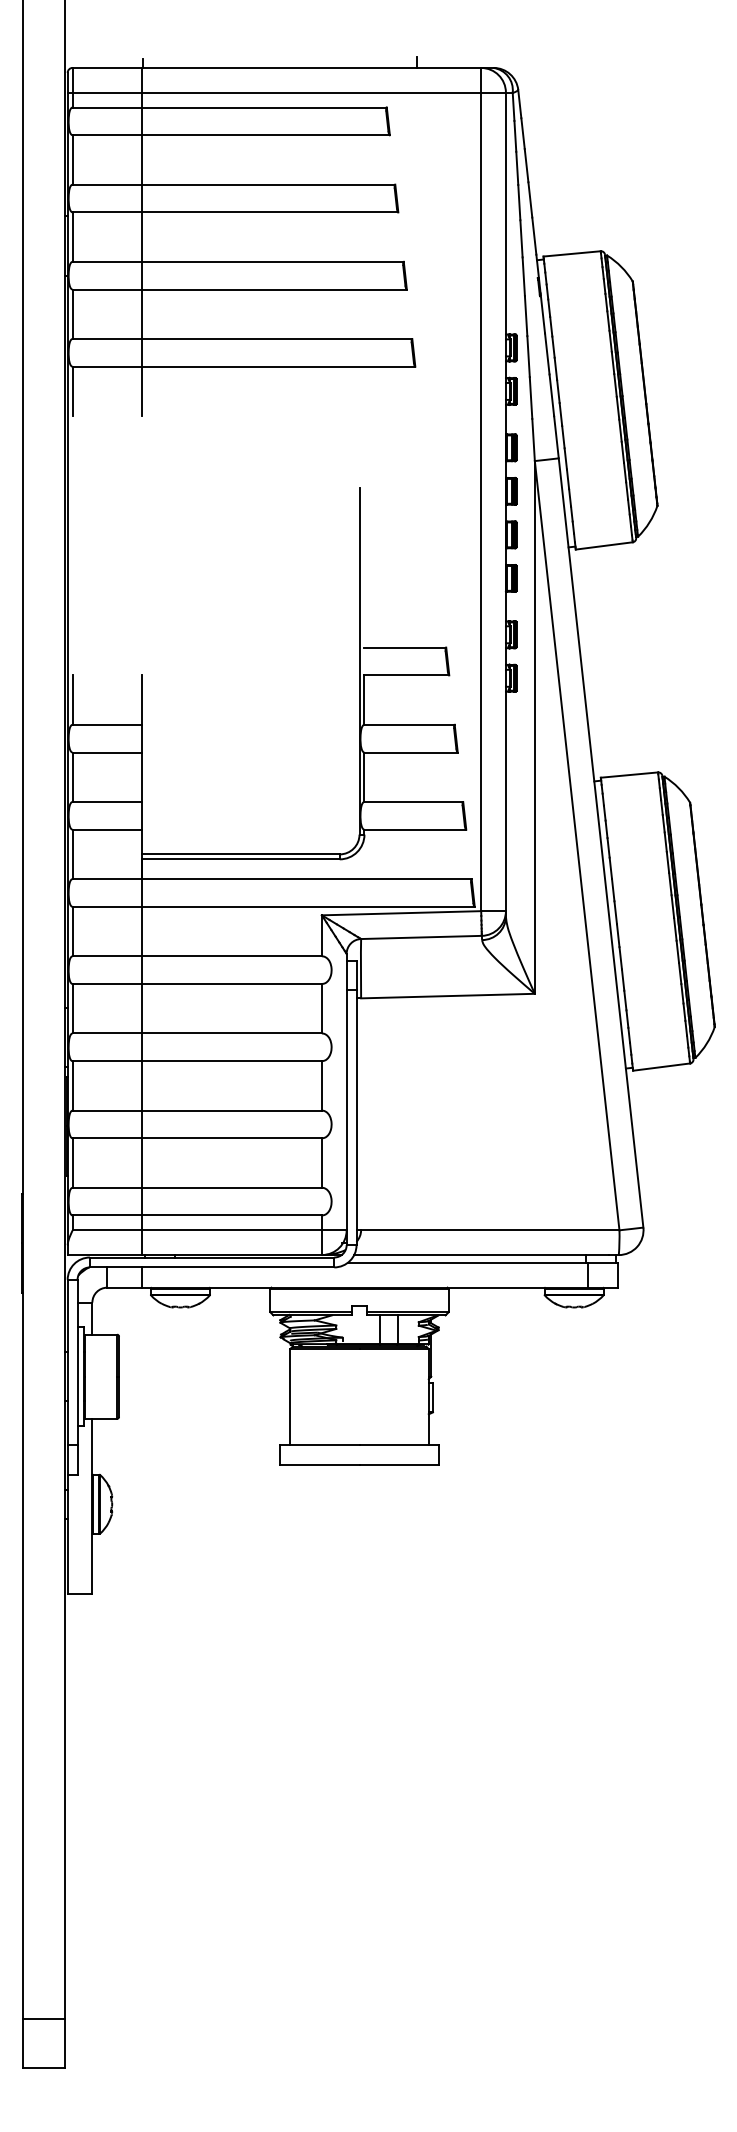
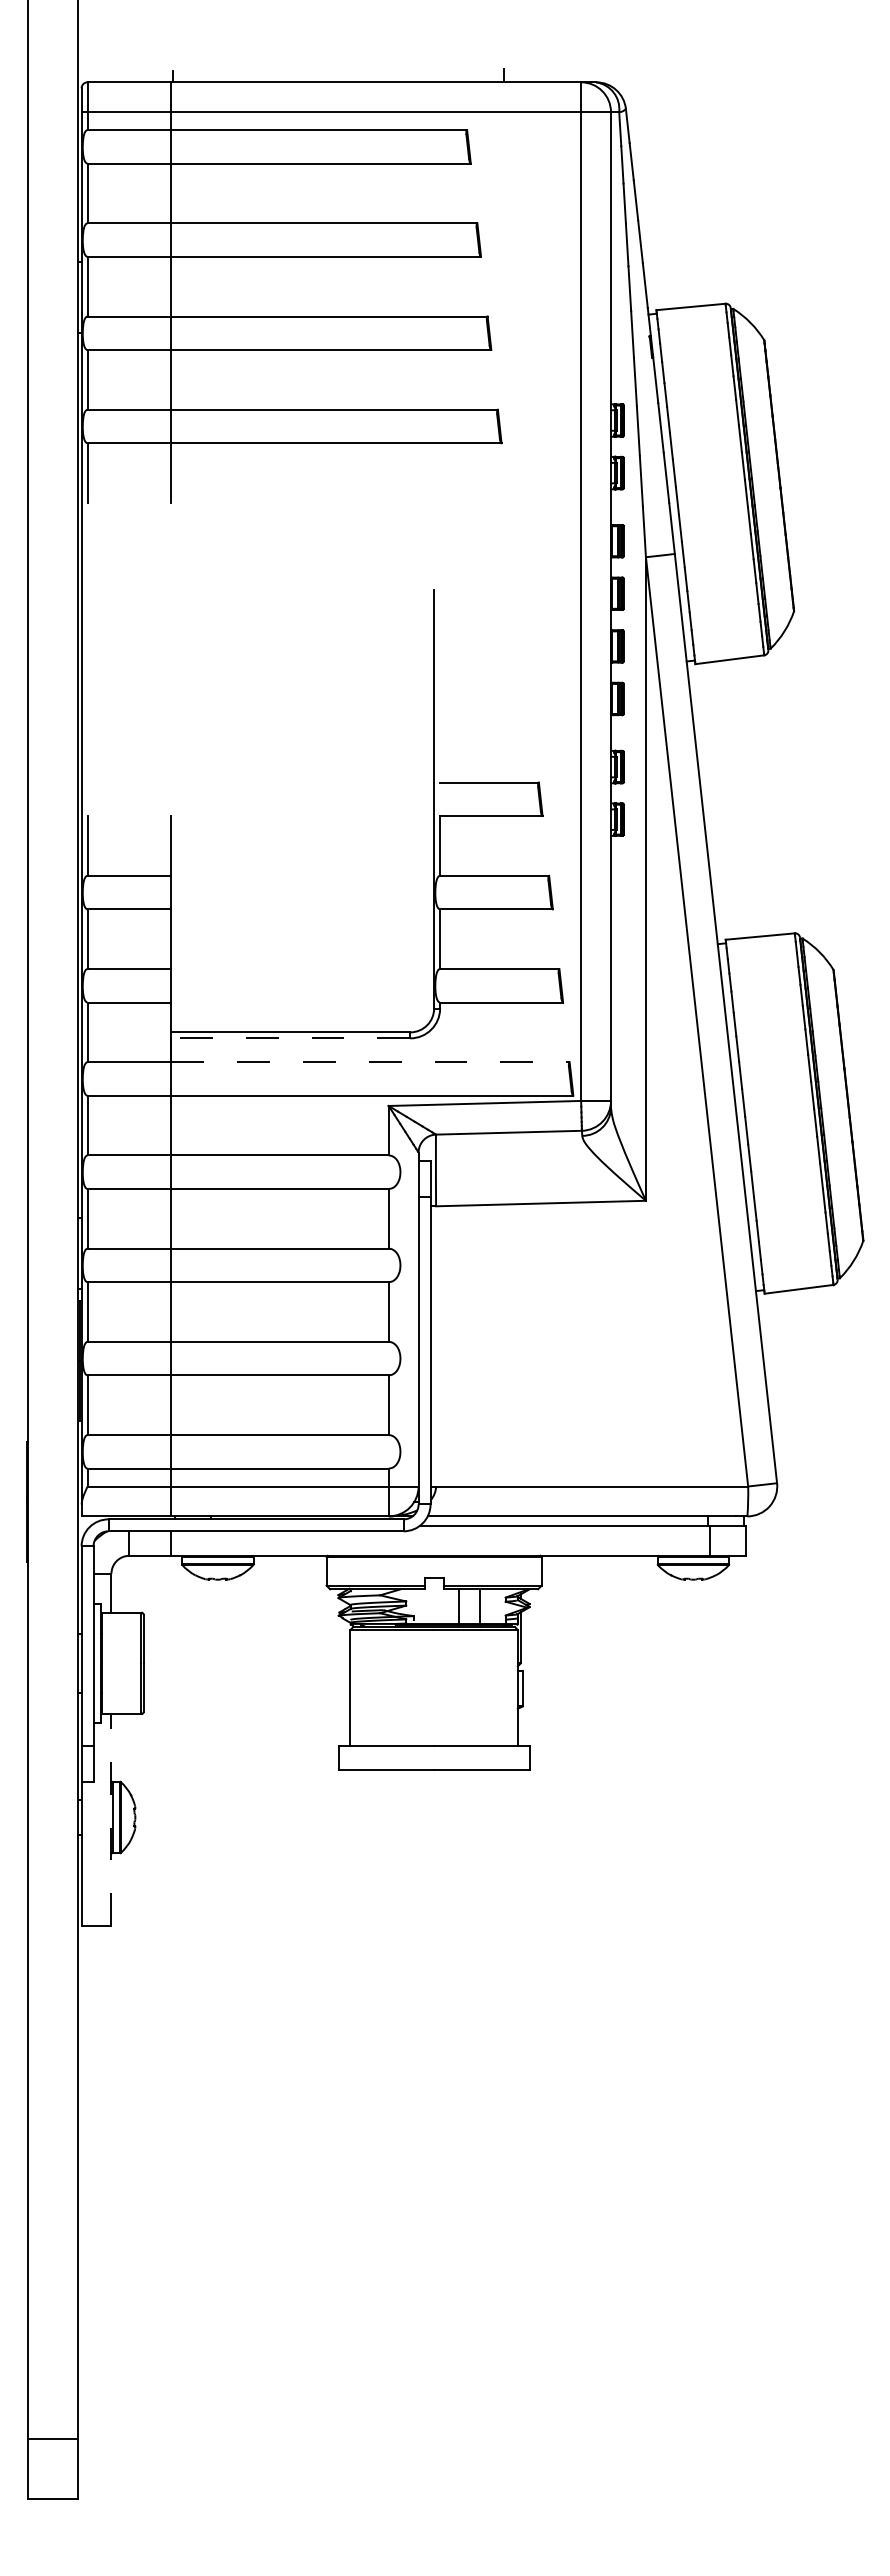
line: (240, 859) -> (290, 1038), solid -> dashed
line: (306, 879) -> (370, 1062), solid -> dashed
line: (92, 1505) -> (111, 1819), solid -> dashed

